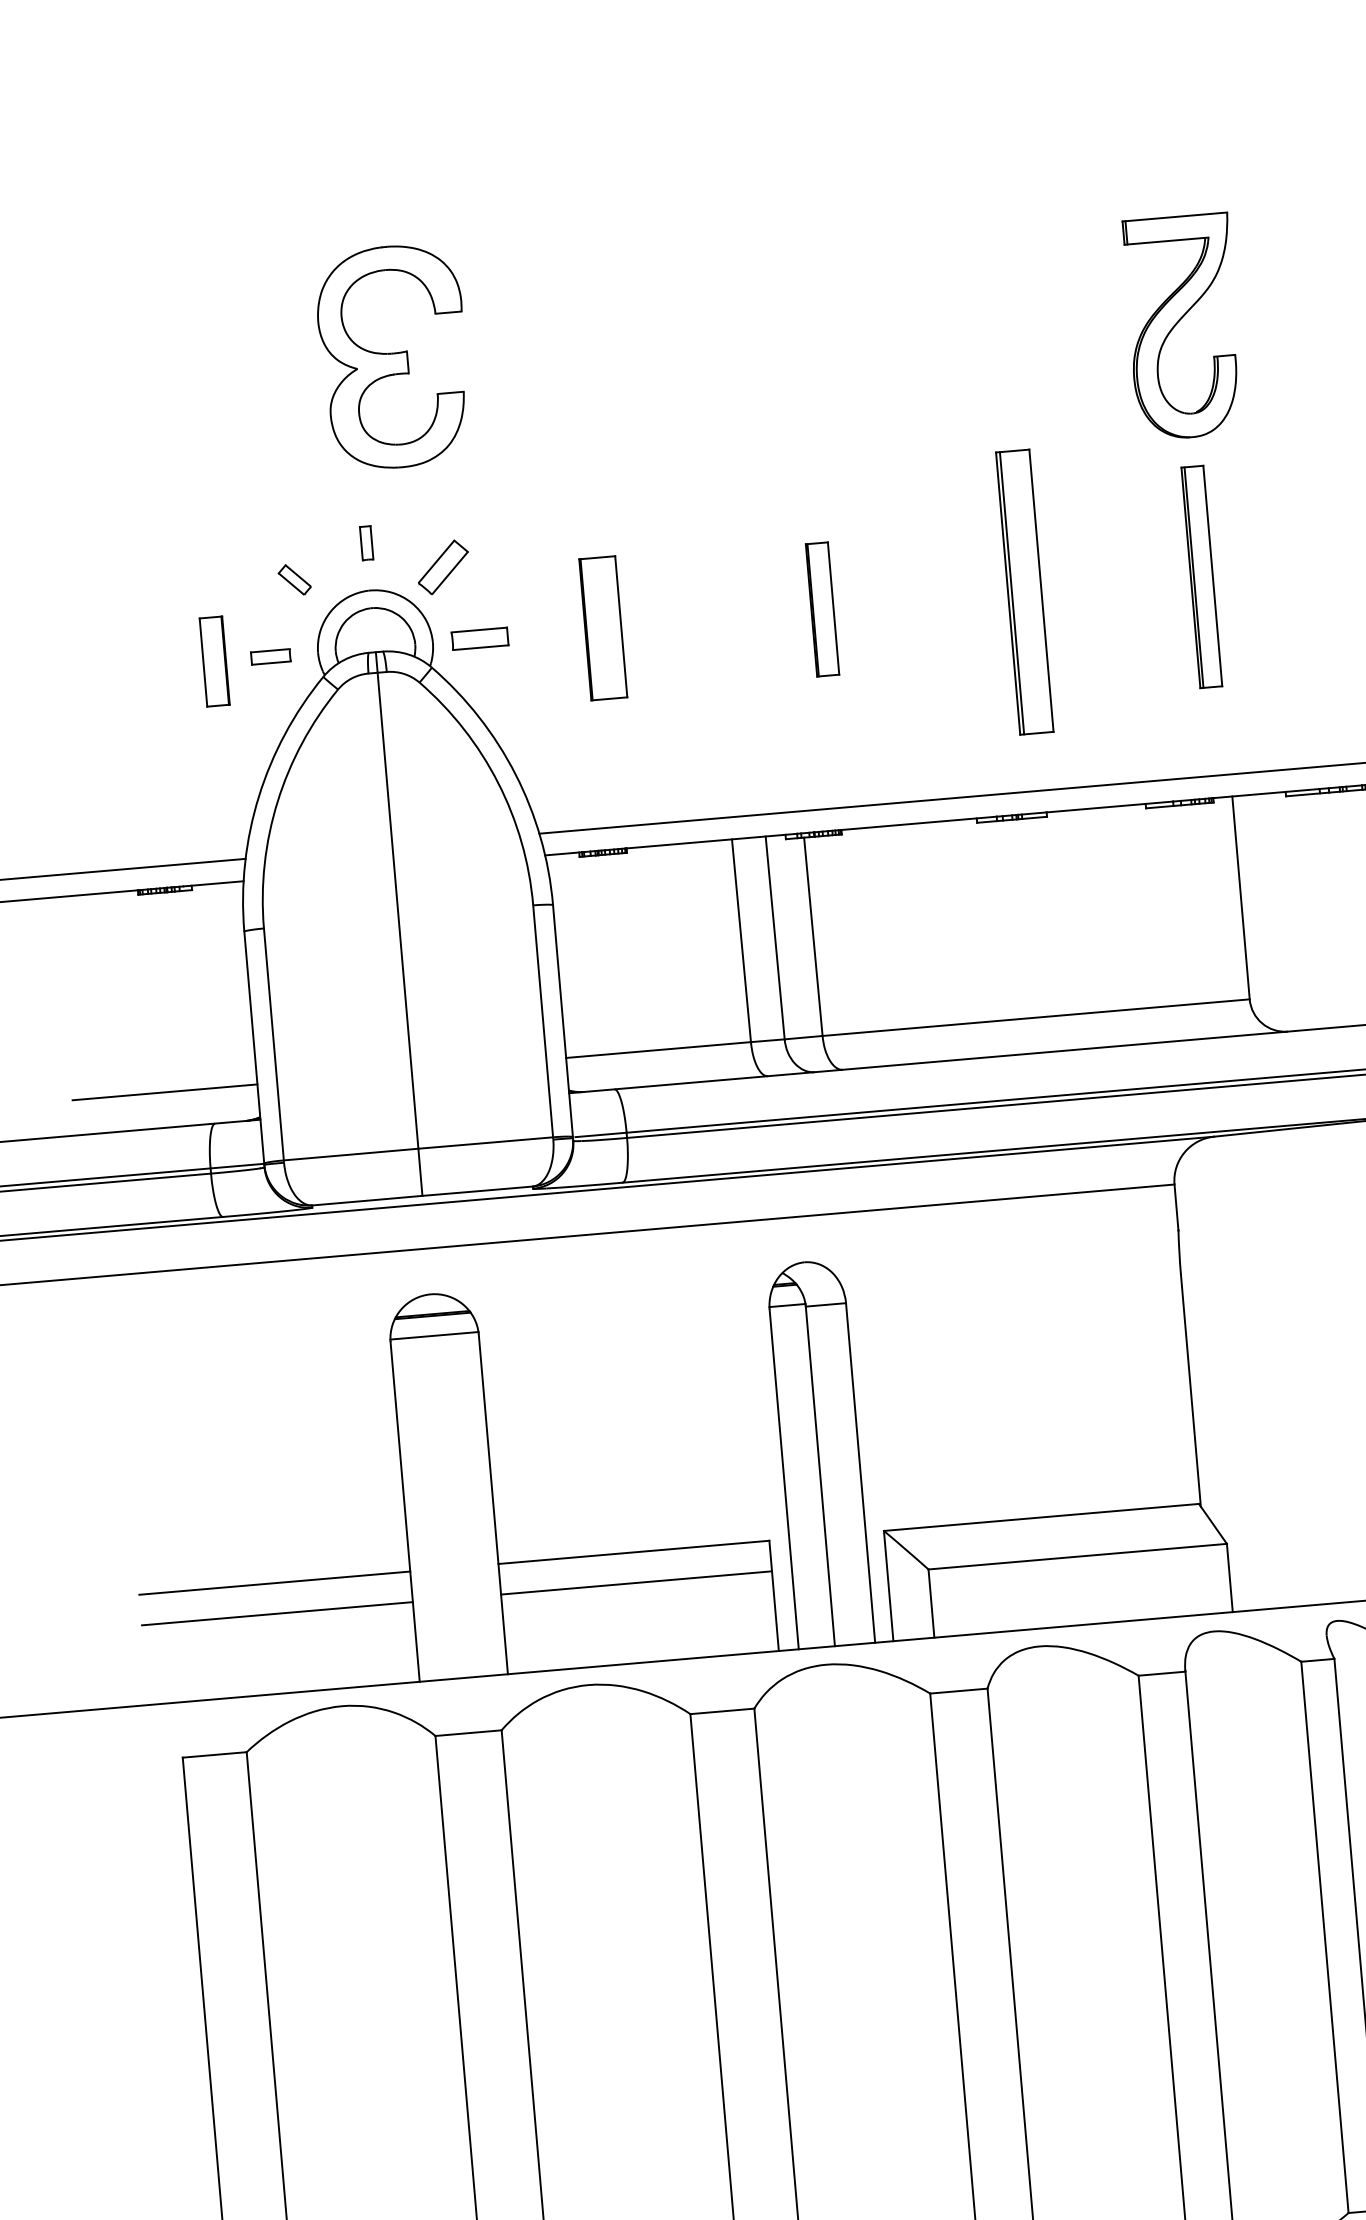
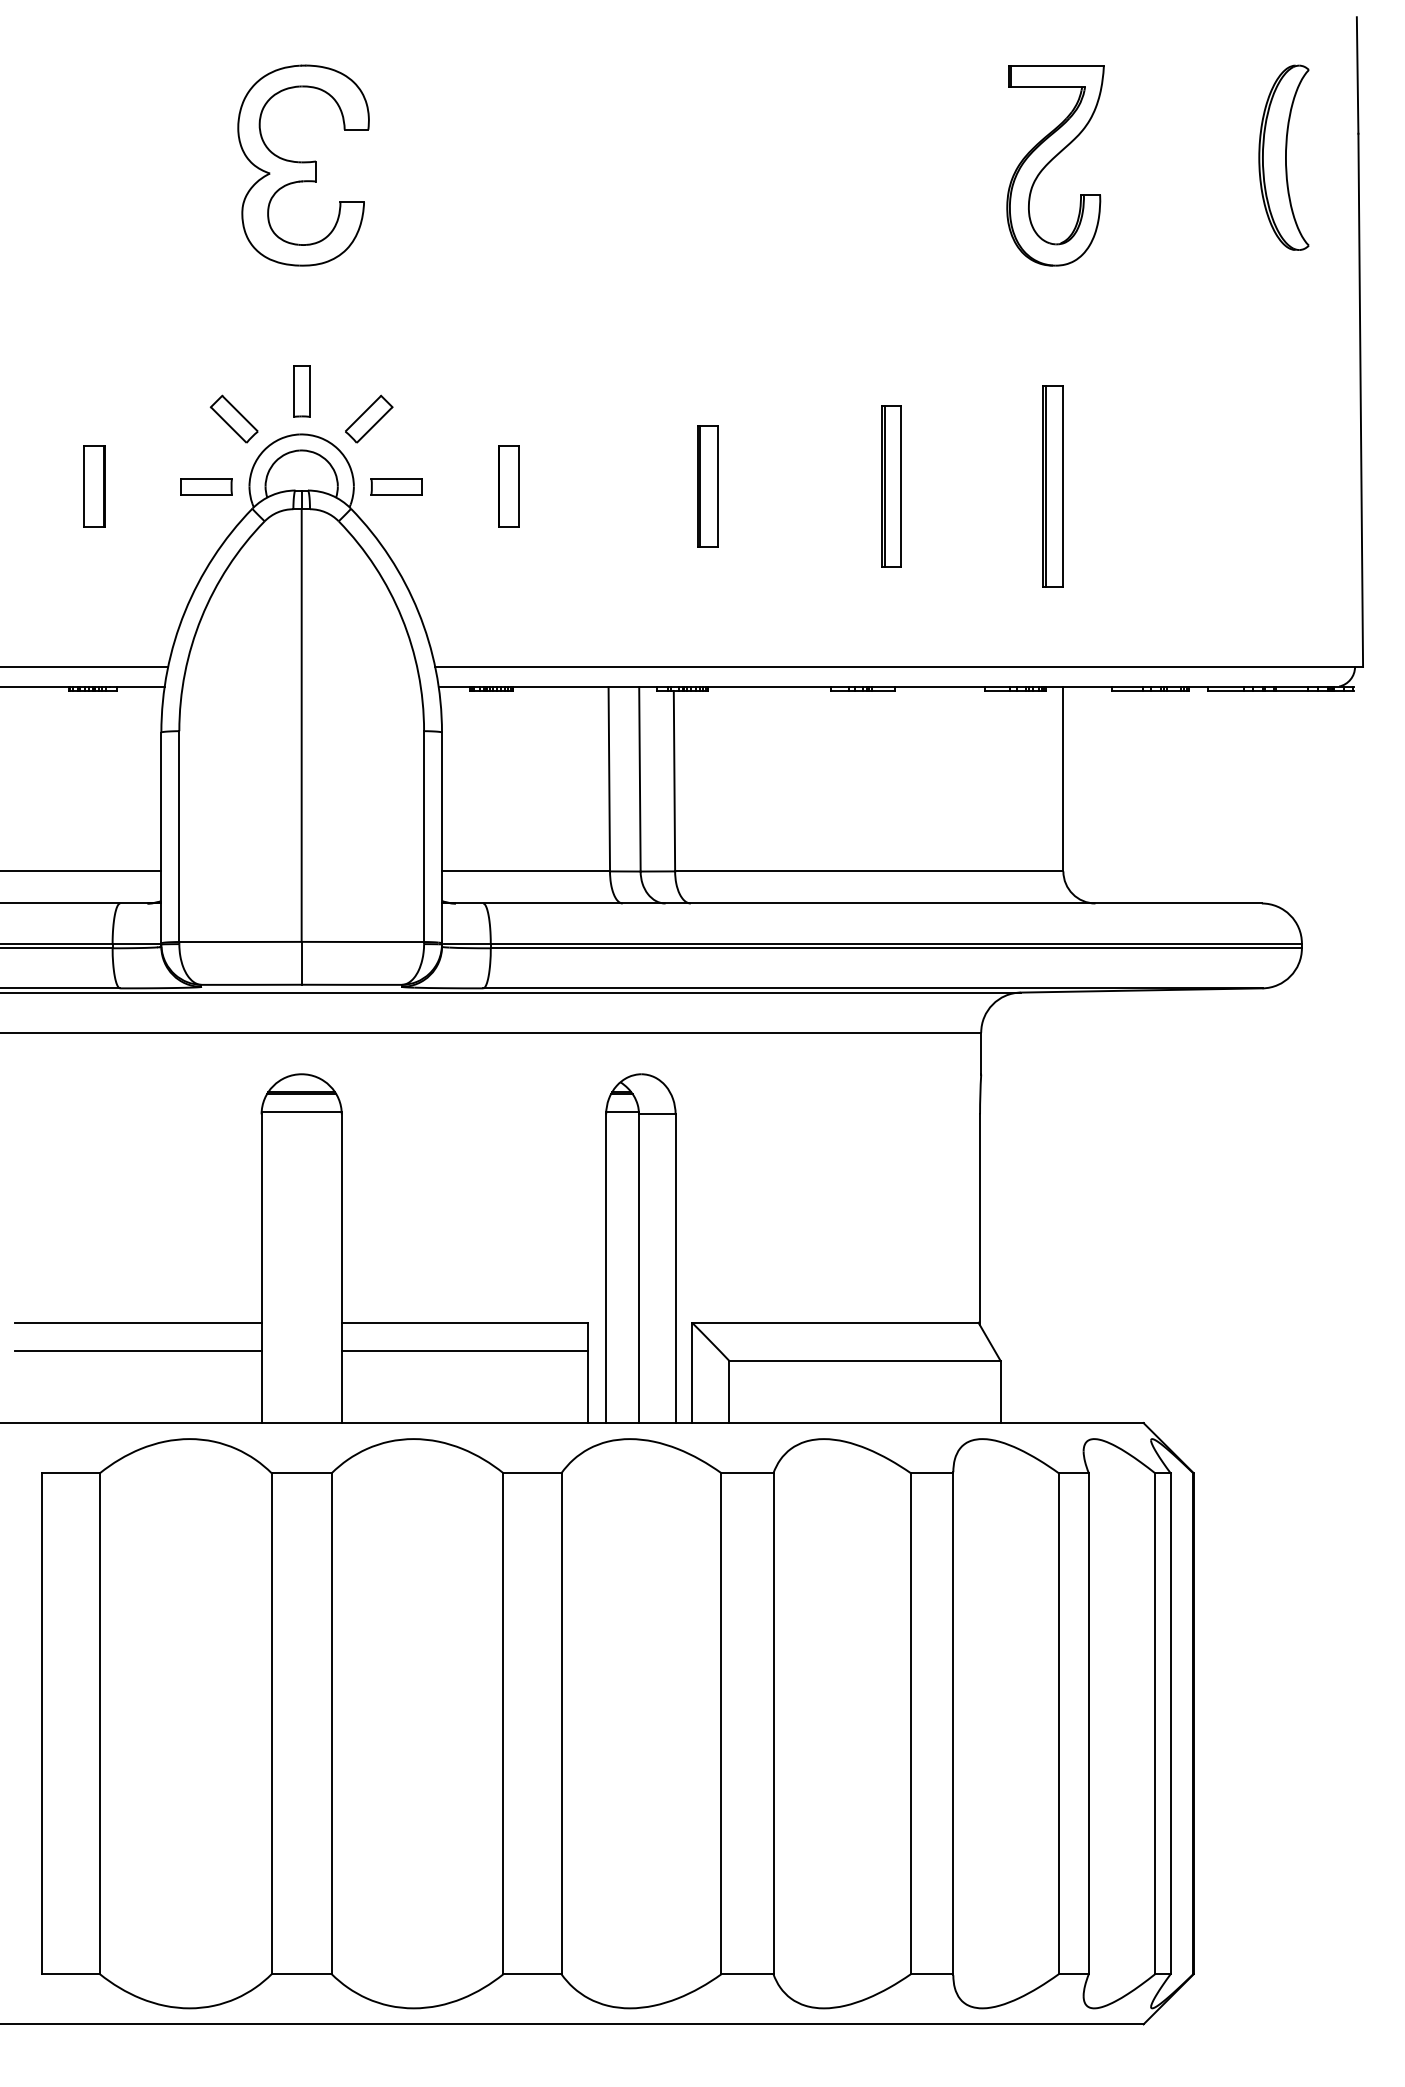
part: (1183, 326) -> (1055, 165), moved
part: (393, 356) -> (303, 165), moved
part: (366, 543) -> (301, 391), size x1.67
part: (294, 579) -> (233, 418), size x1.67
part: (1024, 592) -> (891, 486), size x0.62
part: (602, 628) -> (508, 486), size x0.62
part: (270, 656) -> (206, 486), size x1.43
part: (214, 661) -> (94, 486), moved

